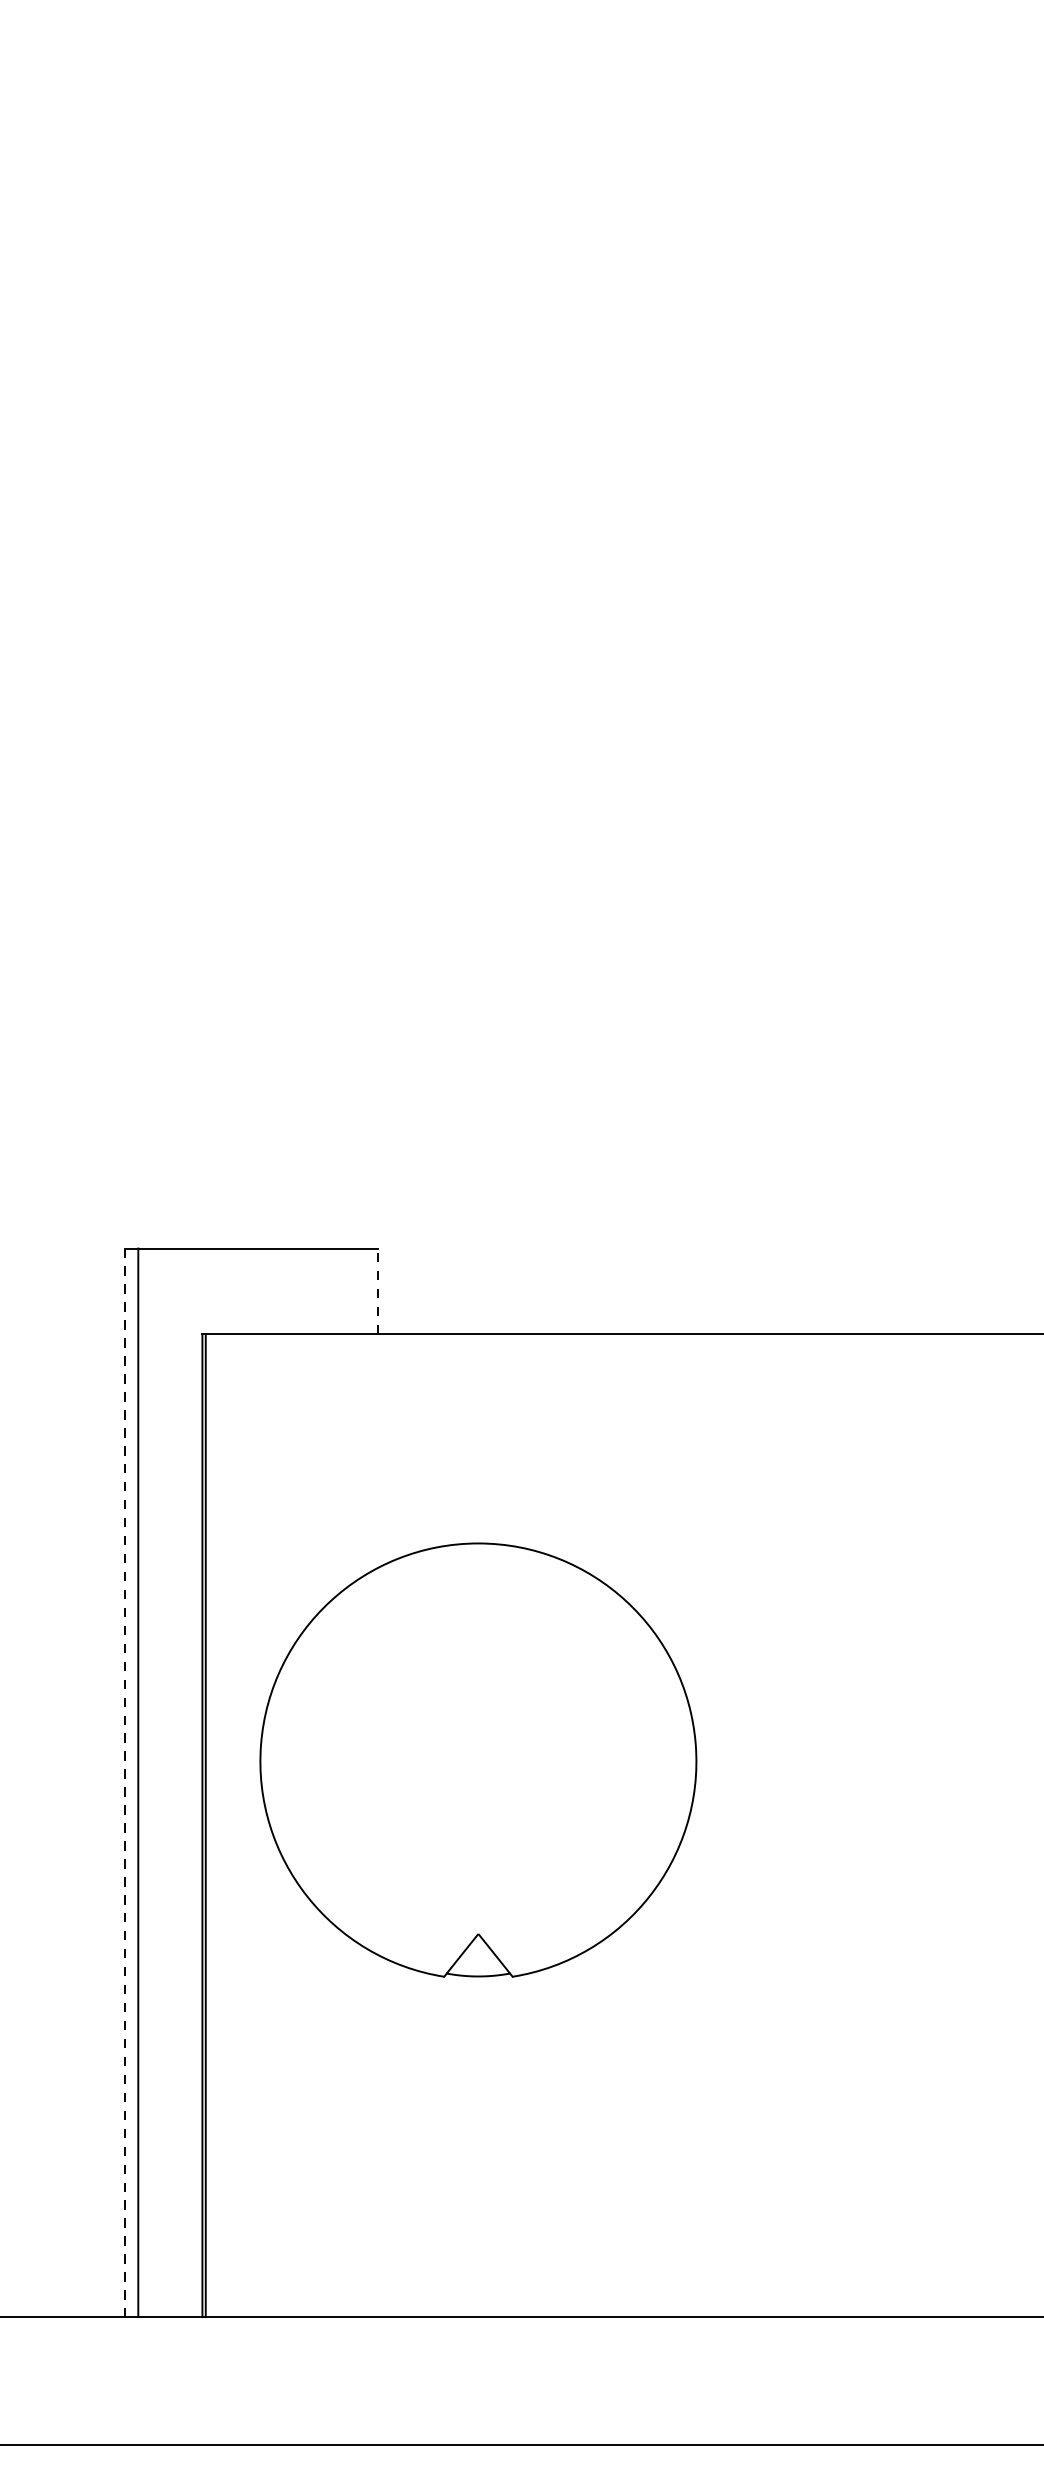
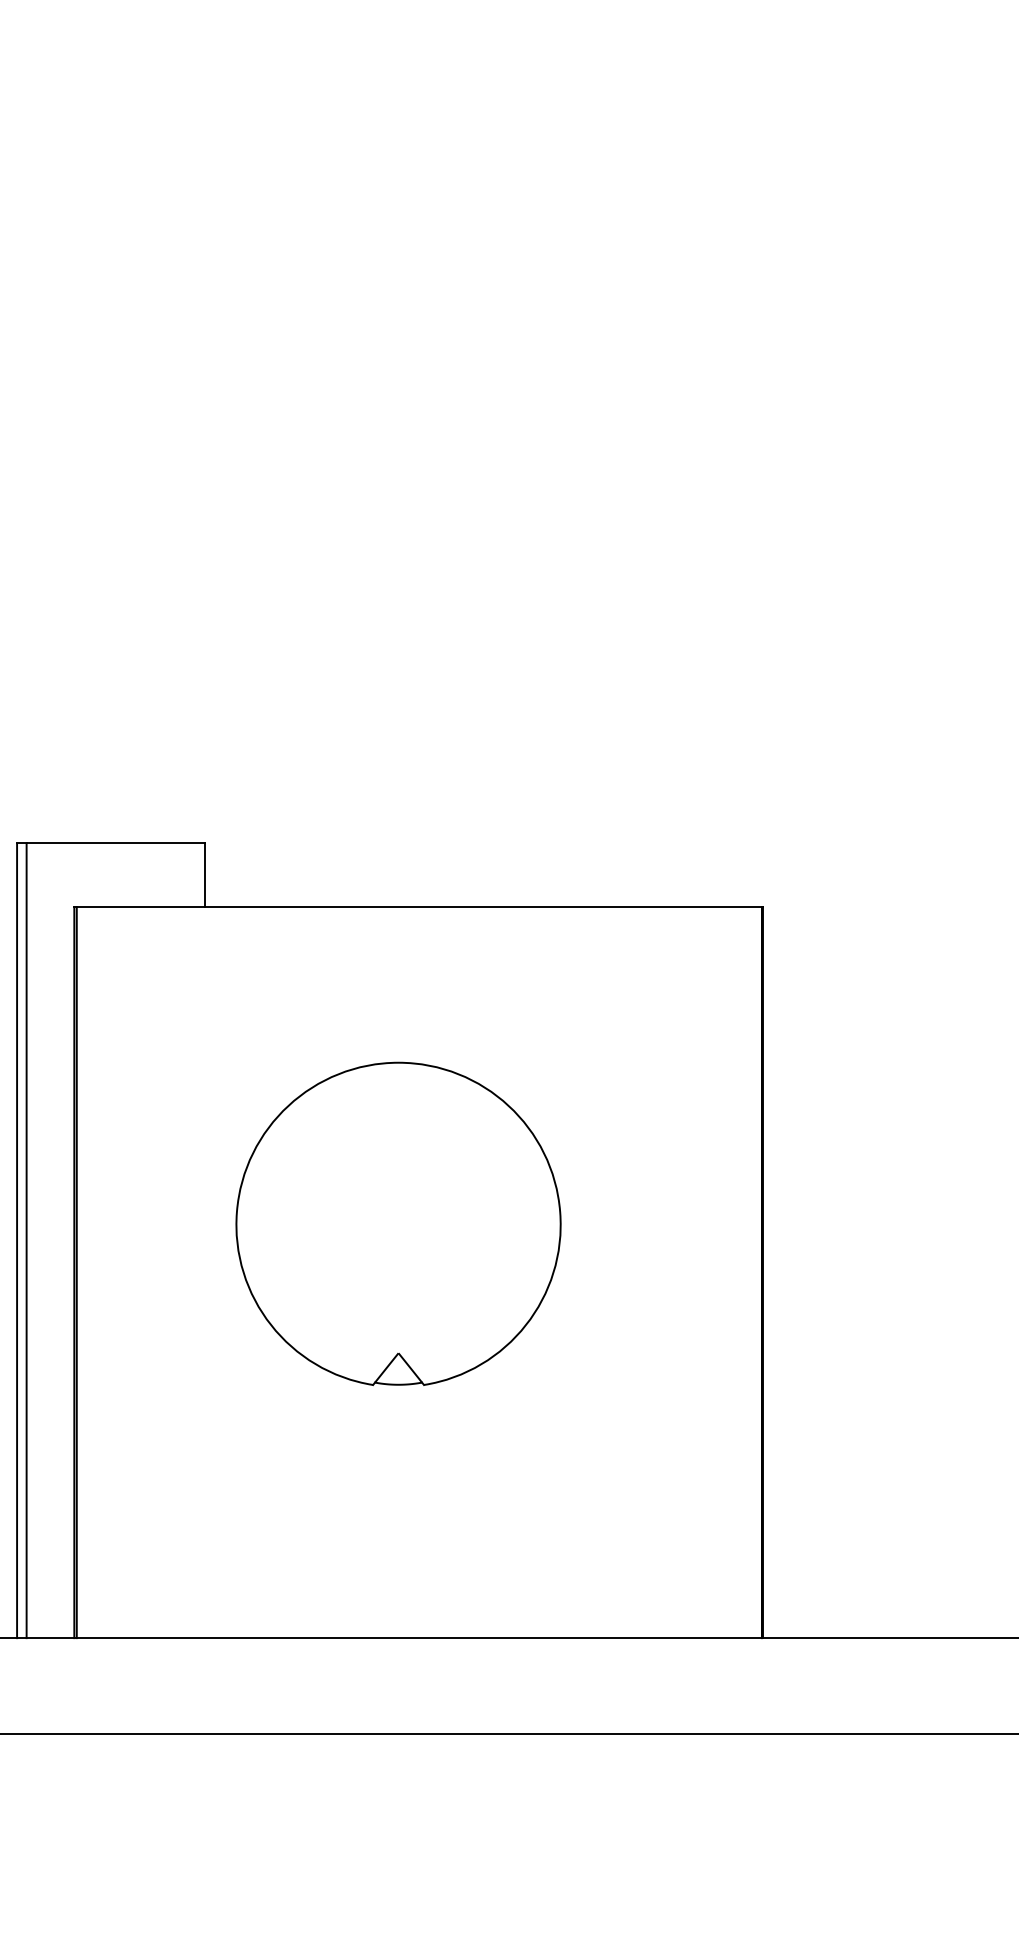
line: (377, 1291) -> (204, 875), dashed -> solid
part: (478, 1759) -> (398, 1223), moved
line: (126, 1783) -> (17, 1241), dashed -> solid

